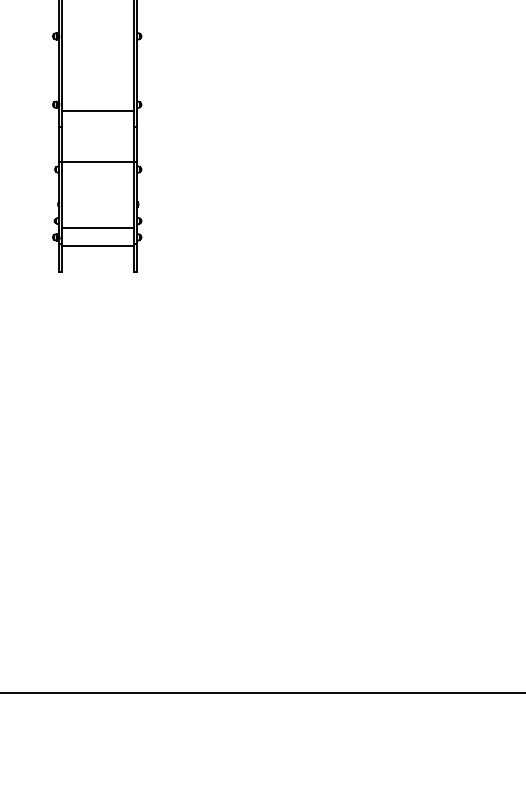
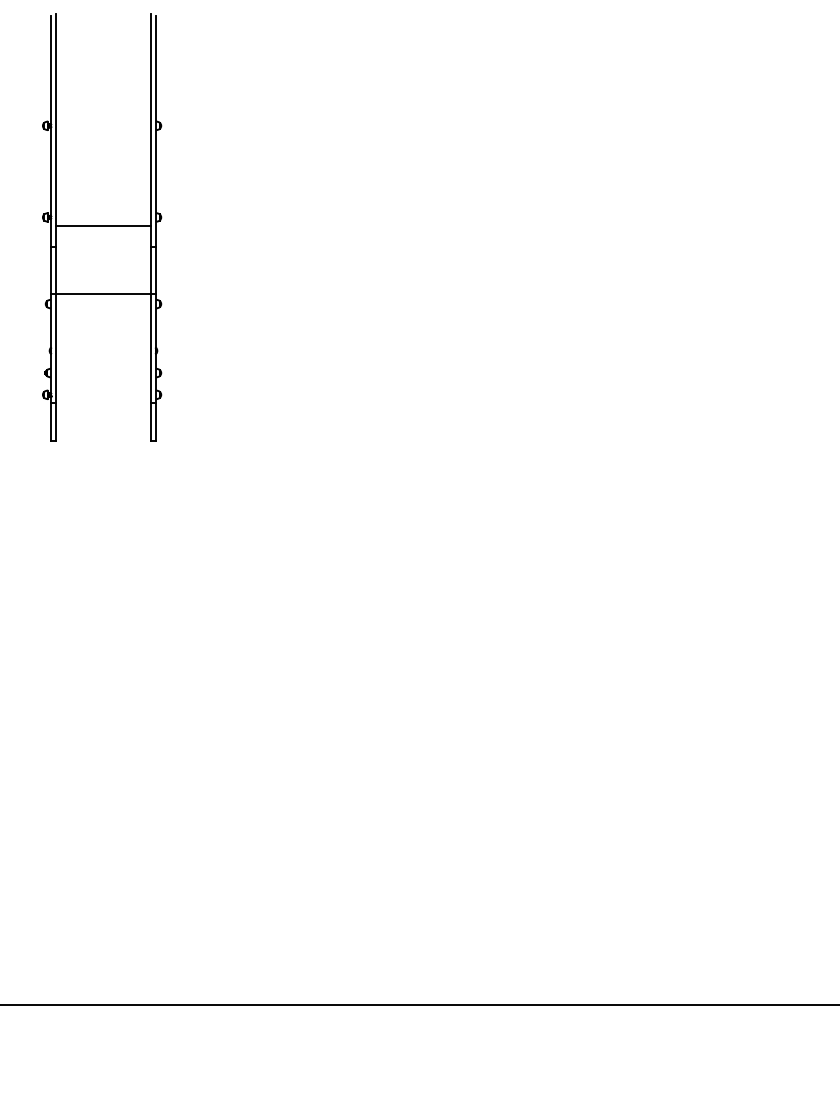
line: (98, 227) -> (103, 381), removed
line: (98, 246) -> (103, 406), removed

